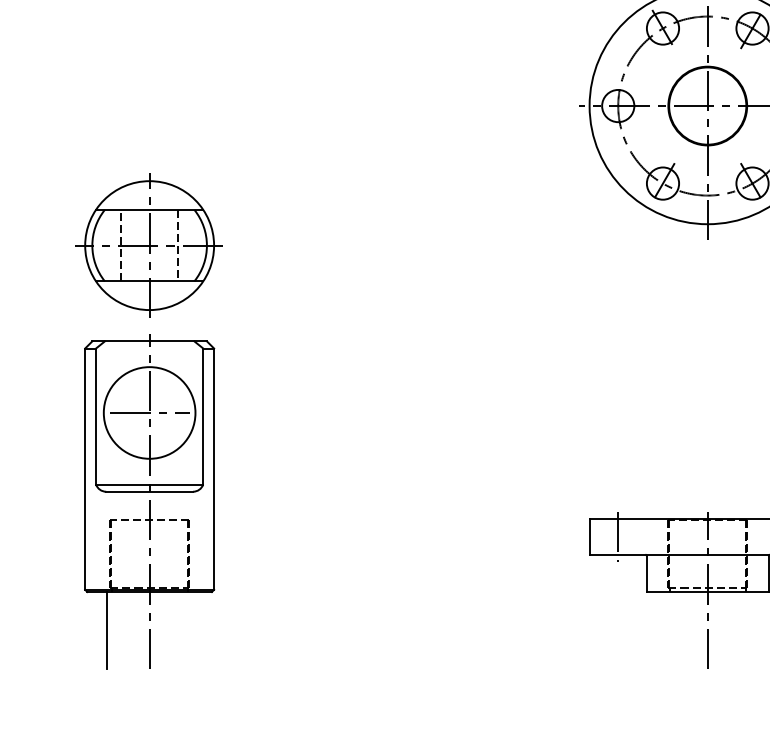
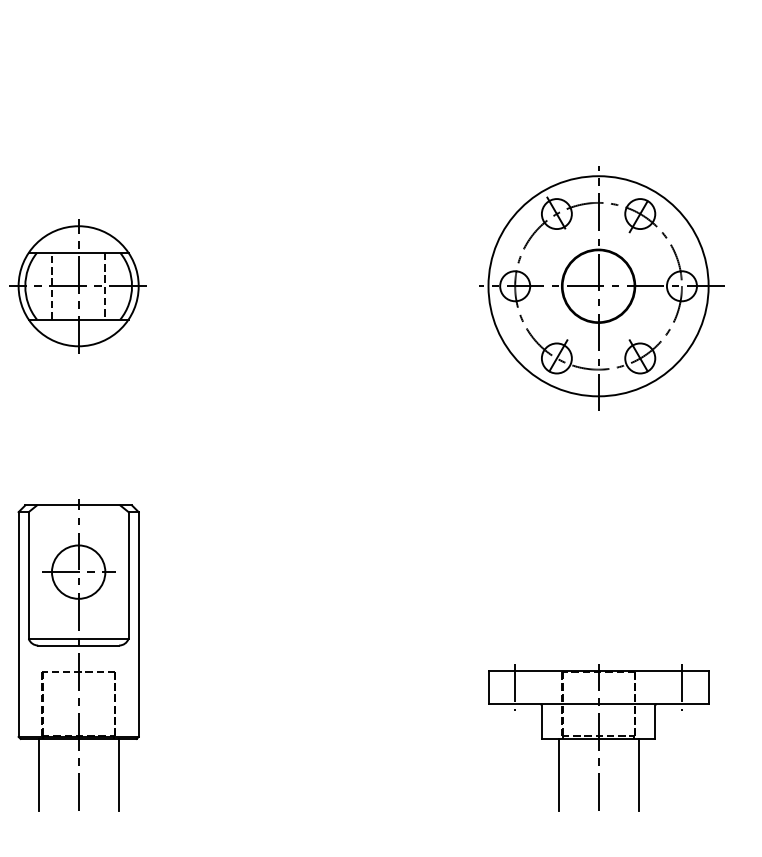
part: (148, 245) -> (77, 286), moved
circle: (149, 412) -> (78, 571), size x0.62
line: (192, 630) -> (118, 774), added
line: (664, 630) -> (558, 774), added
line: (750, 630) -> (638, 774), added

